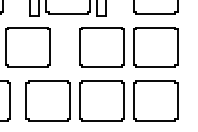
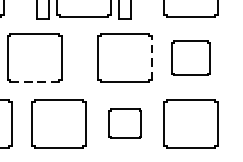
line: (123, 46) -> (151, 57), solid -> dashed
part: (155, 47) -> (190, 58), size x0.7
line: (28, 67) -> (35, 82), solid -> dashed
part: (101, 100) -> (124, 123), size x0.6

